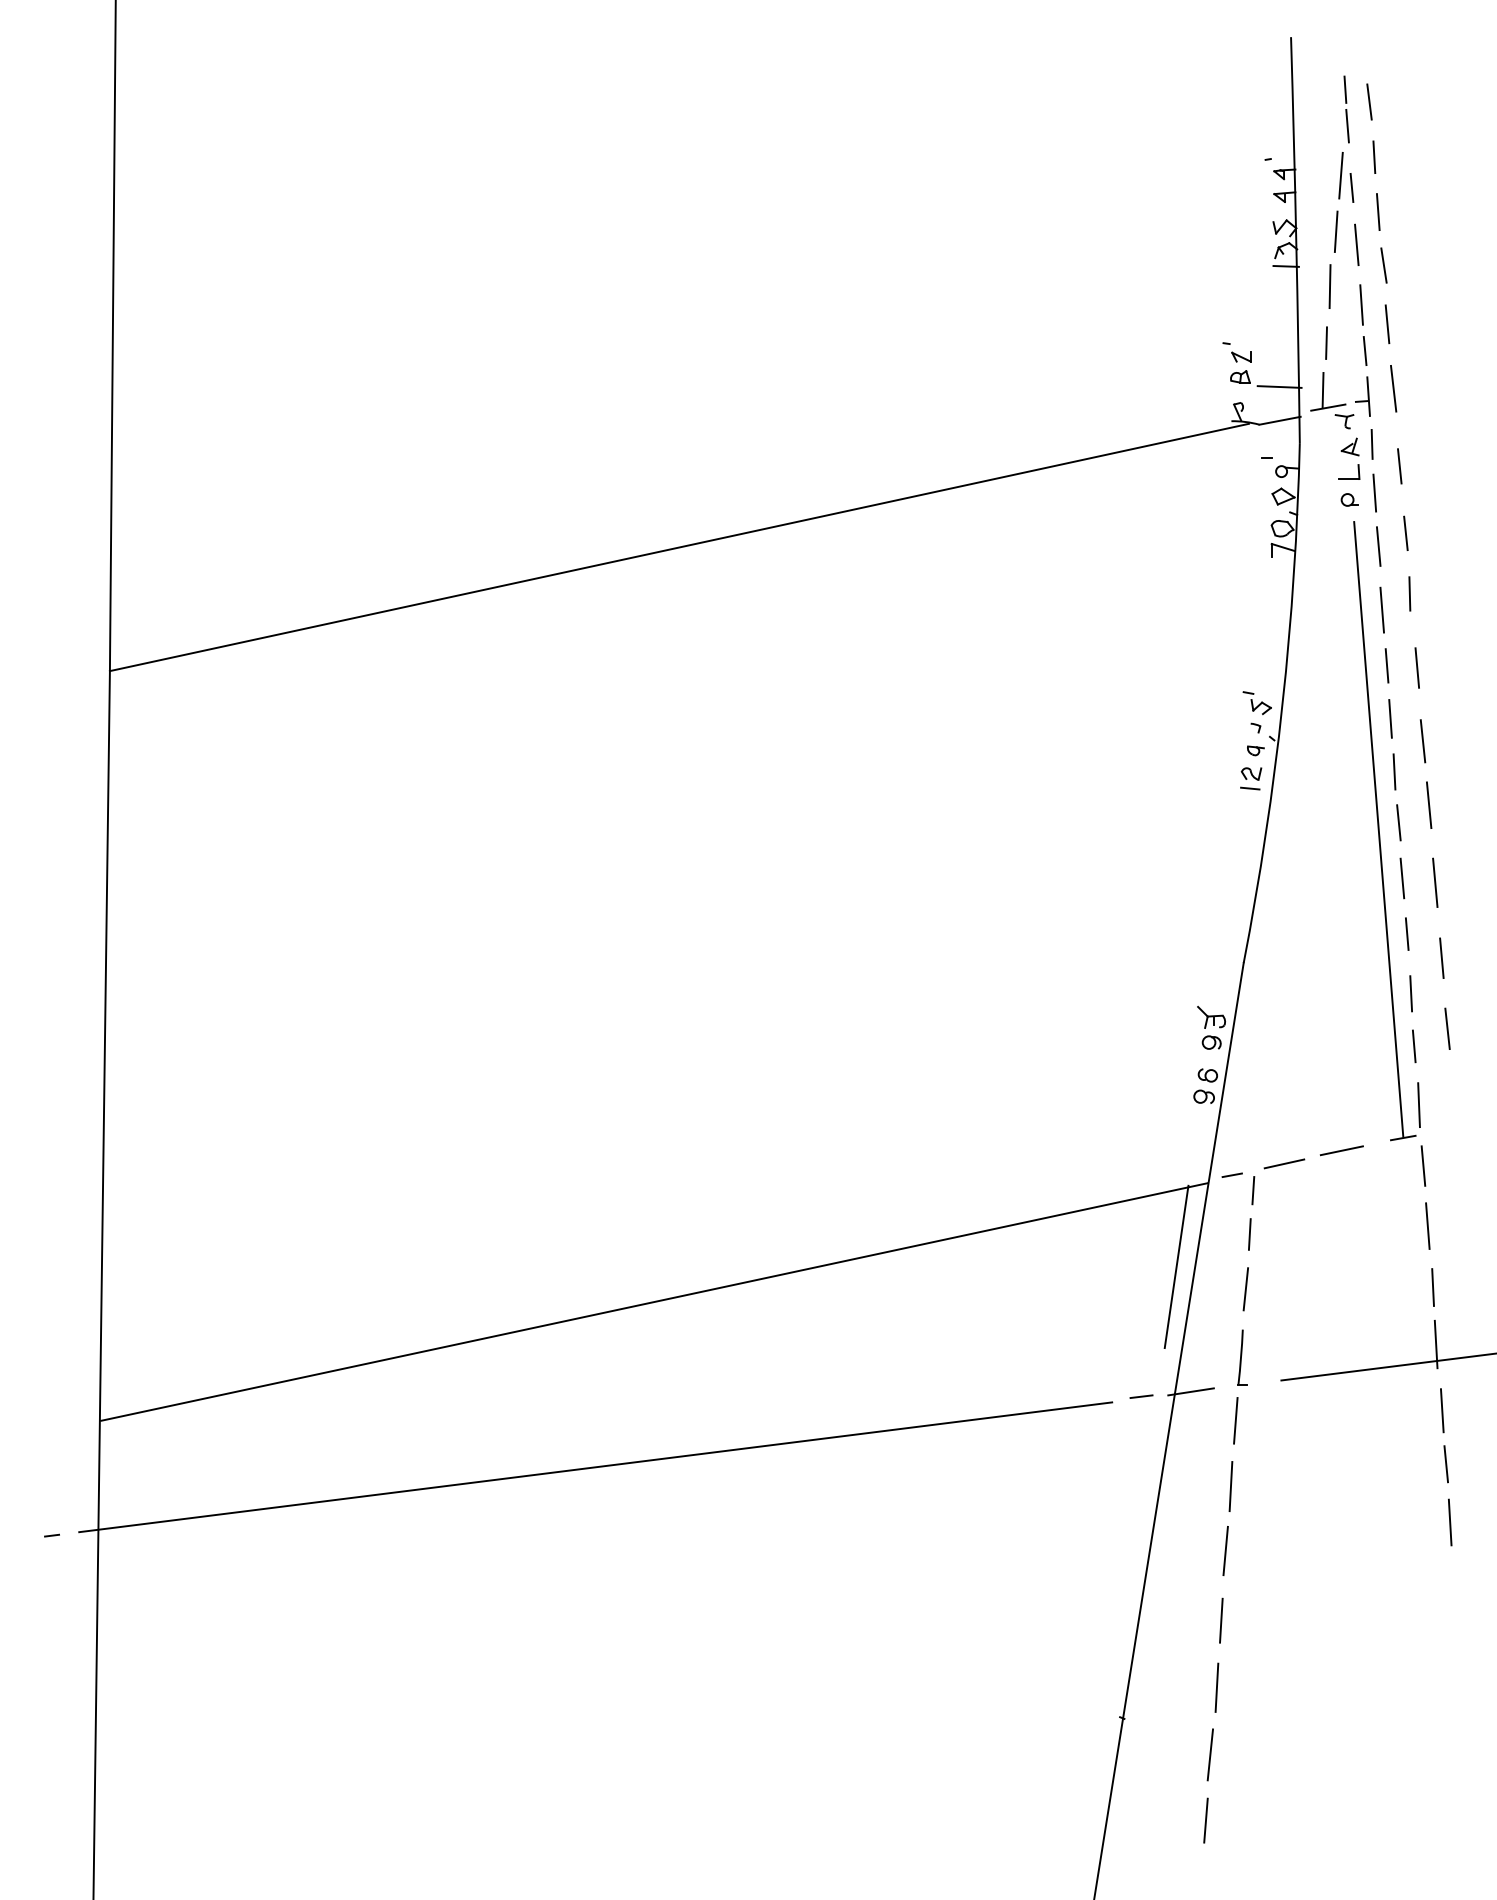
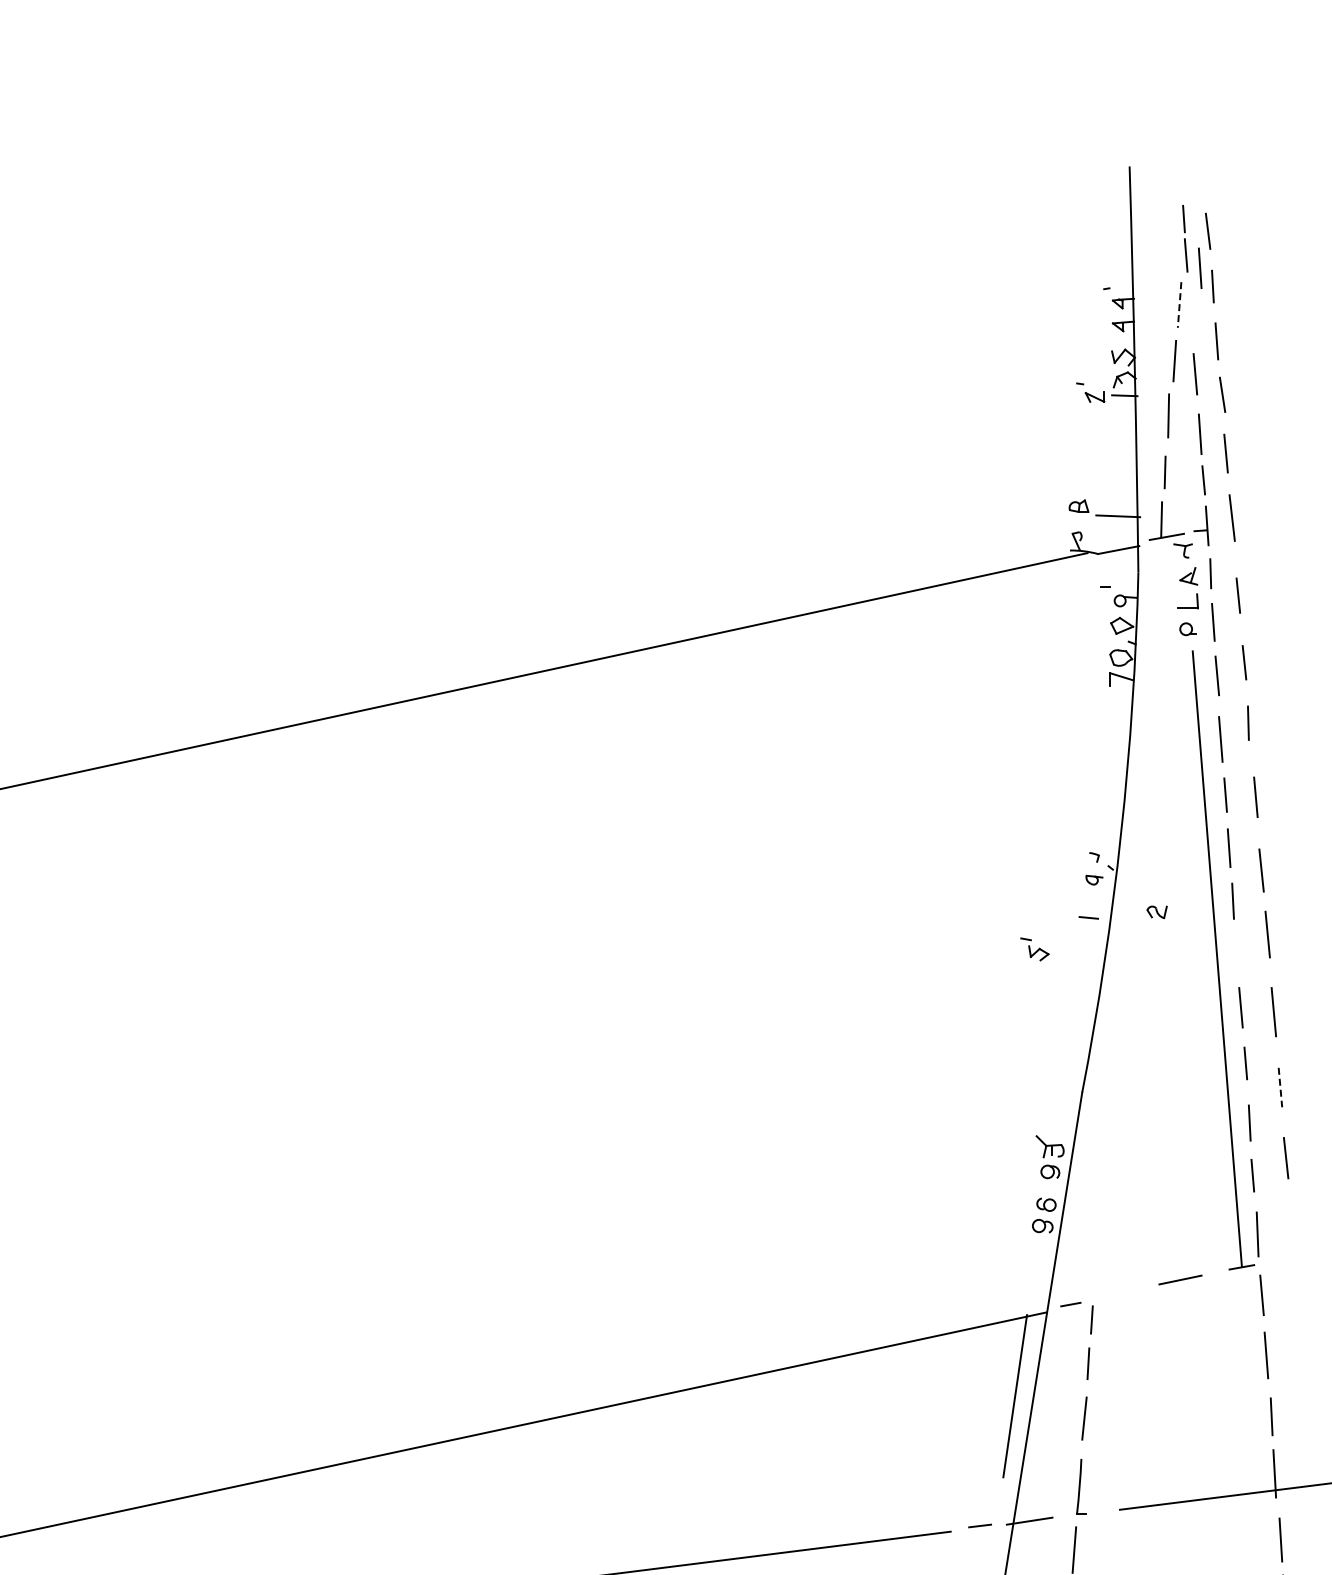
line: (1361, 138) -> (1200, 267), added
line: (1341, 175) -> (1180, 304), solid -> dashed
line: (1351, 187) -> (1190, 316), removed
part: (1236, 352) -> (1090, 392), moved
part: (1256, 703) -> (1034, 949), moved
part: (1251, 773) -> (1157, 911), moved
line: (1398, 822) -> (1237, 951), removed
line: (1441, 958) -> (1280, 1087), solid -> dashed
line: (1284, 1163) -> (1123, 1292), removed

